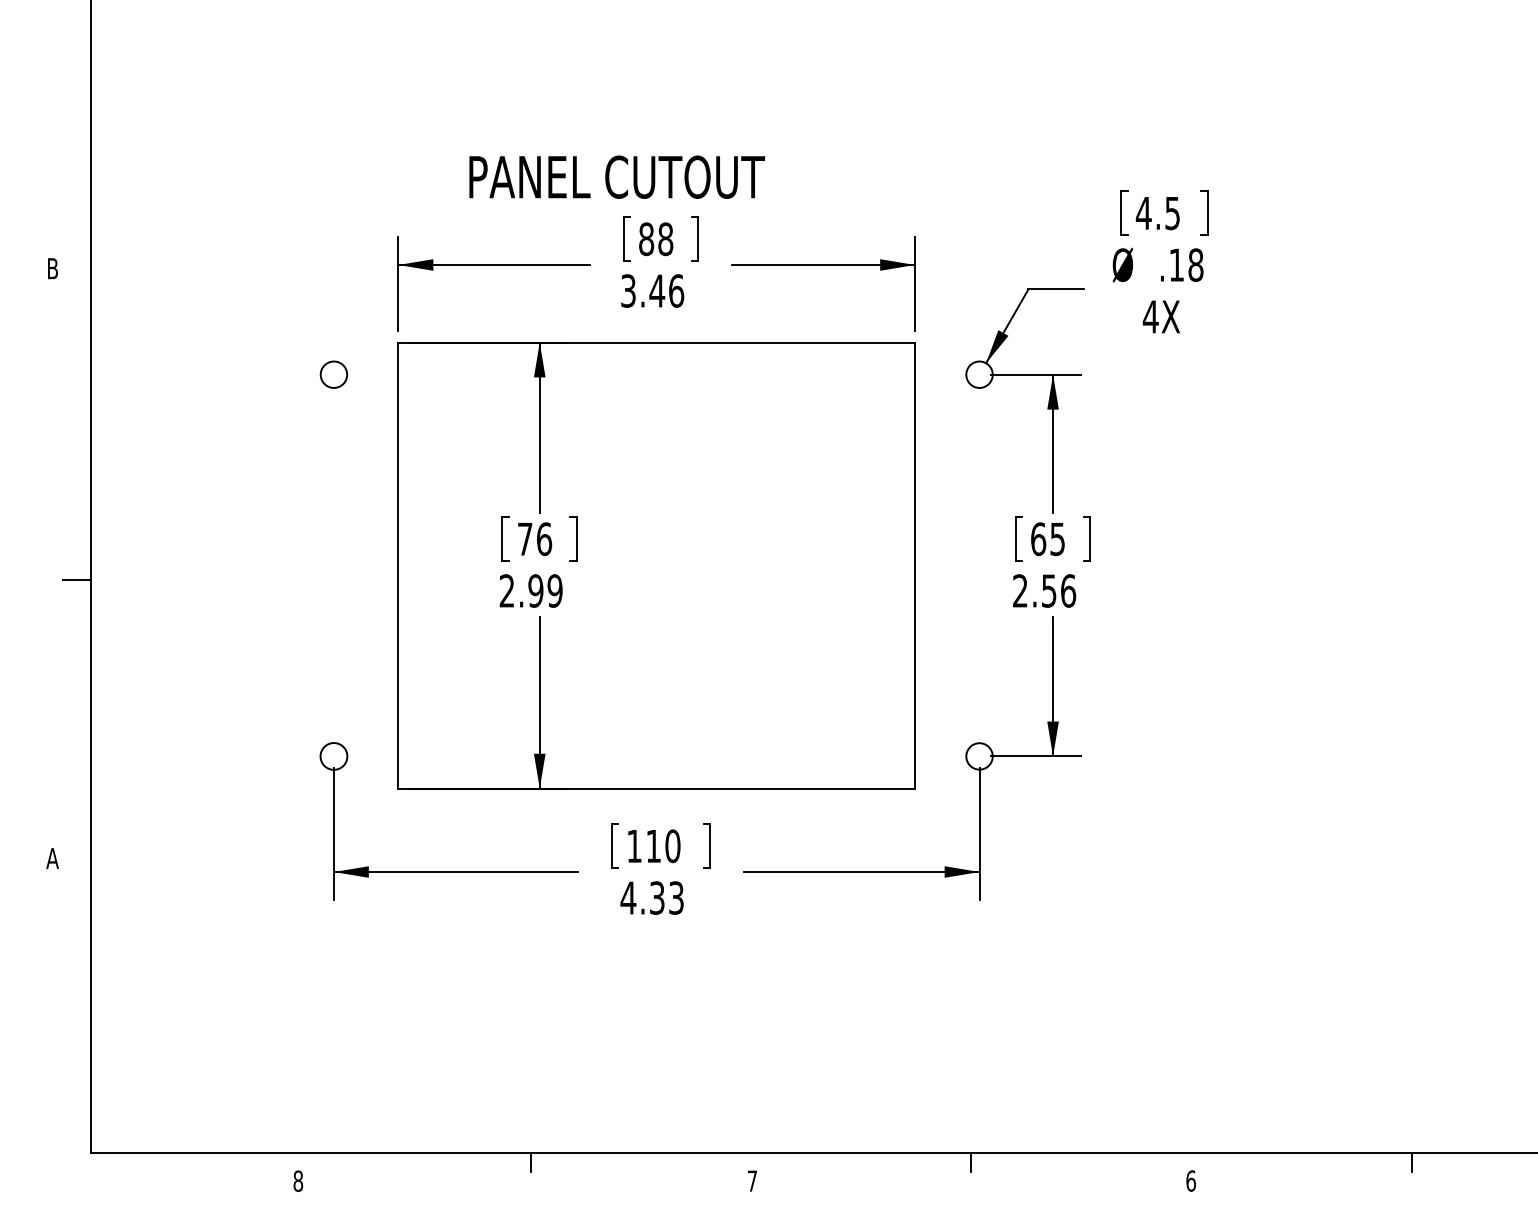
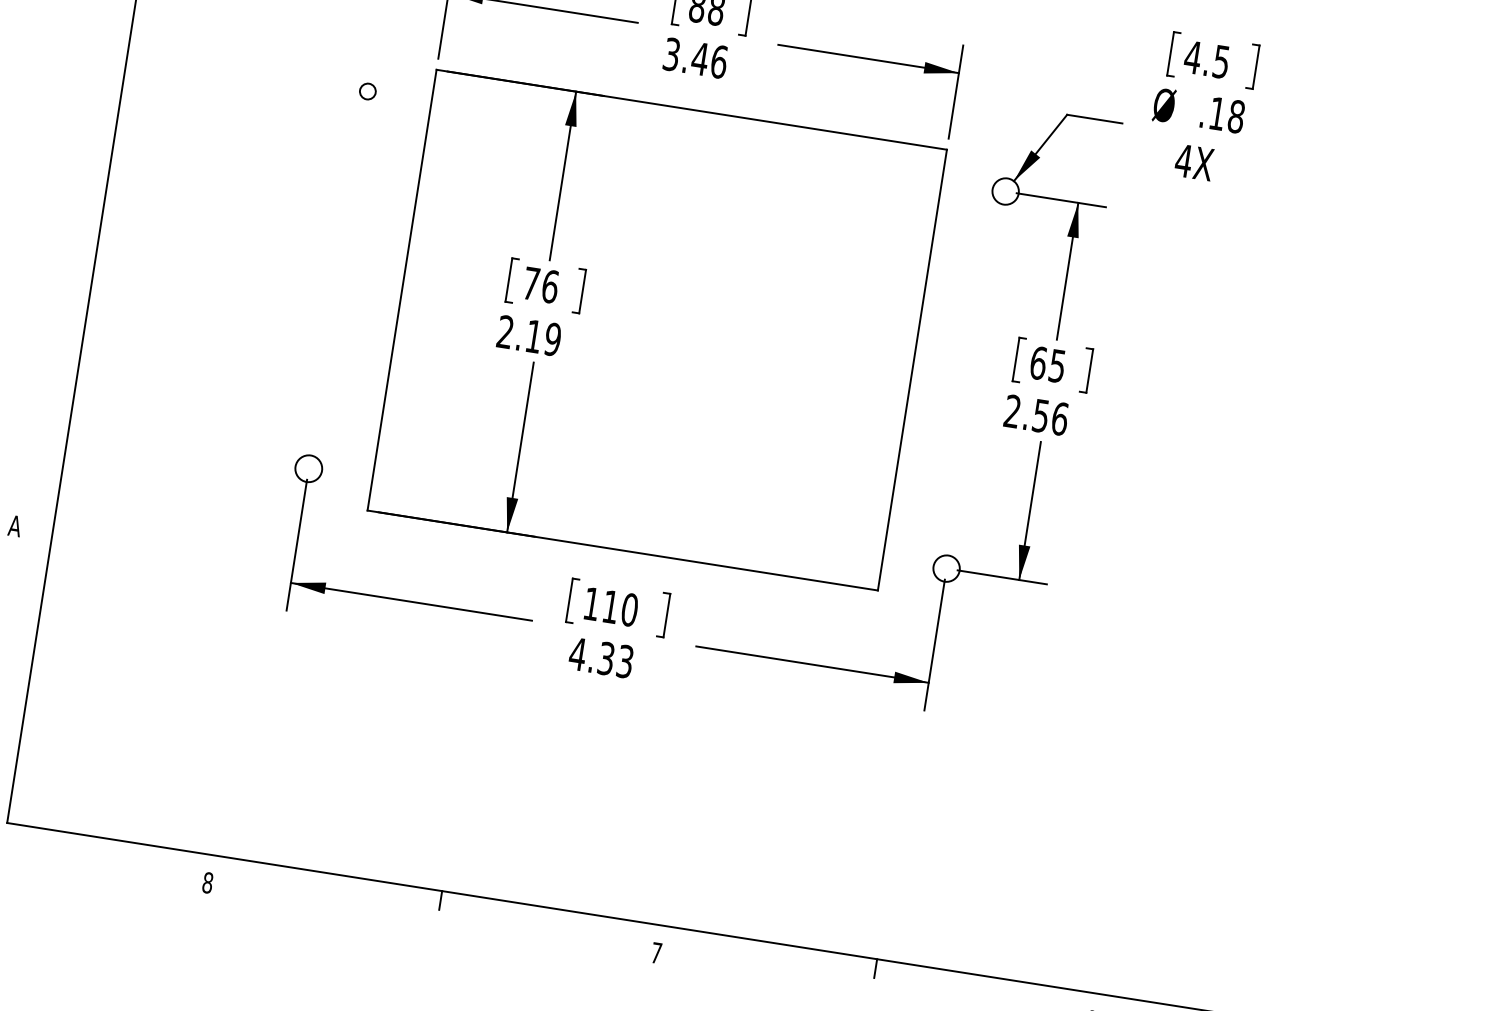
circle: (333, 374) -> (367, 91), size x0.6
line: (76, 579) -> (81, 254), removed
text: (535, 590) -> (533, 336), 2.99 -> 2.19

